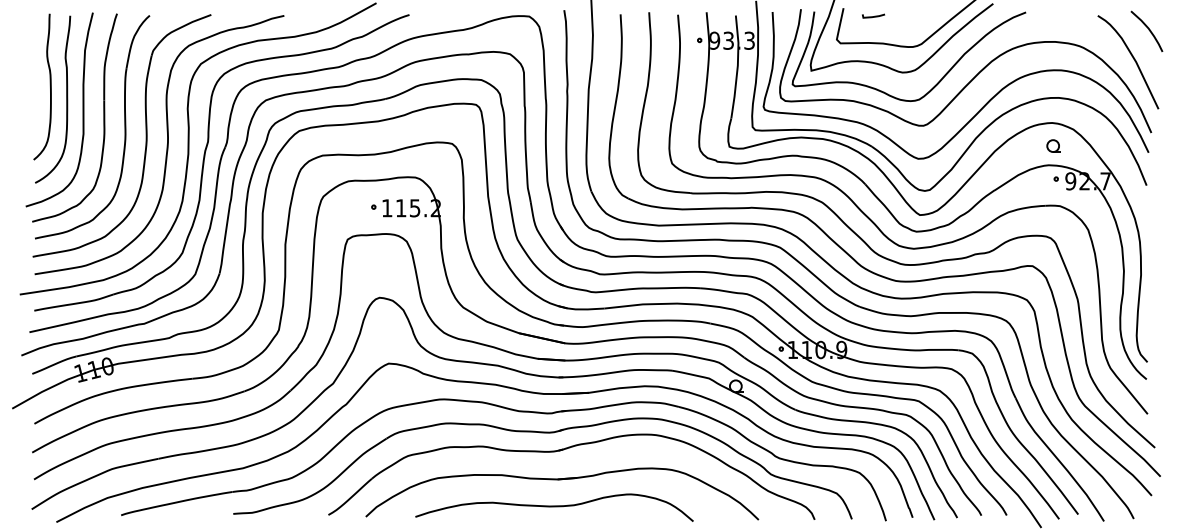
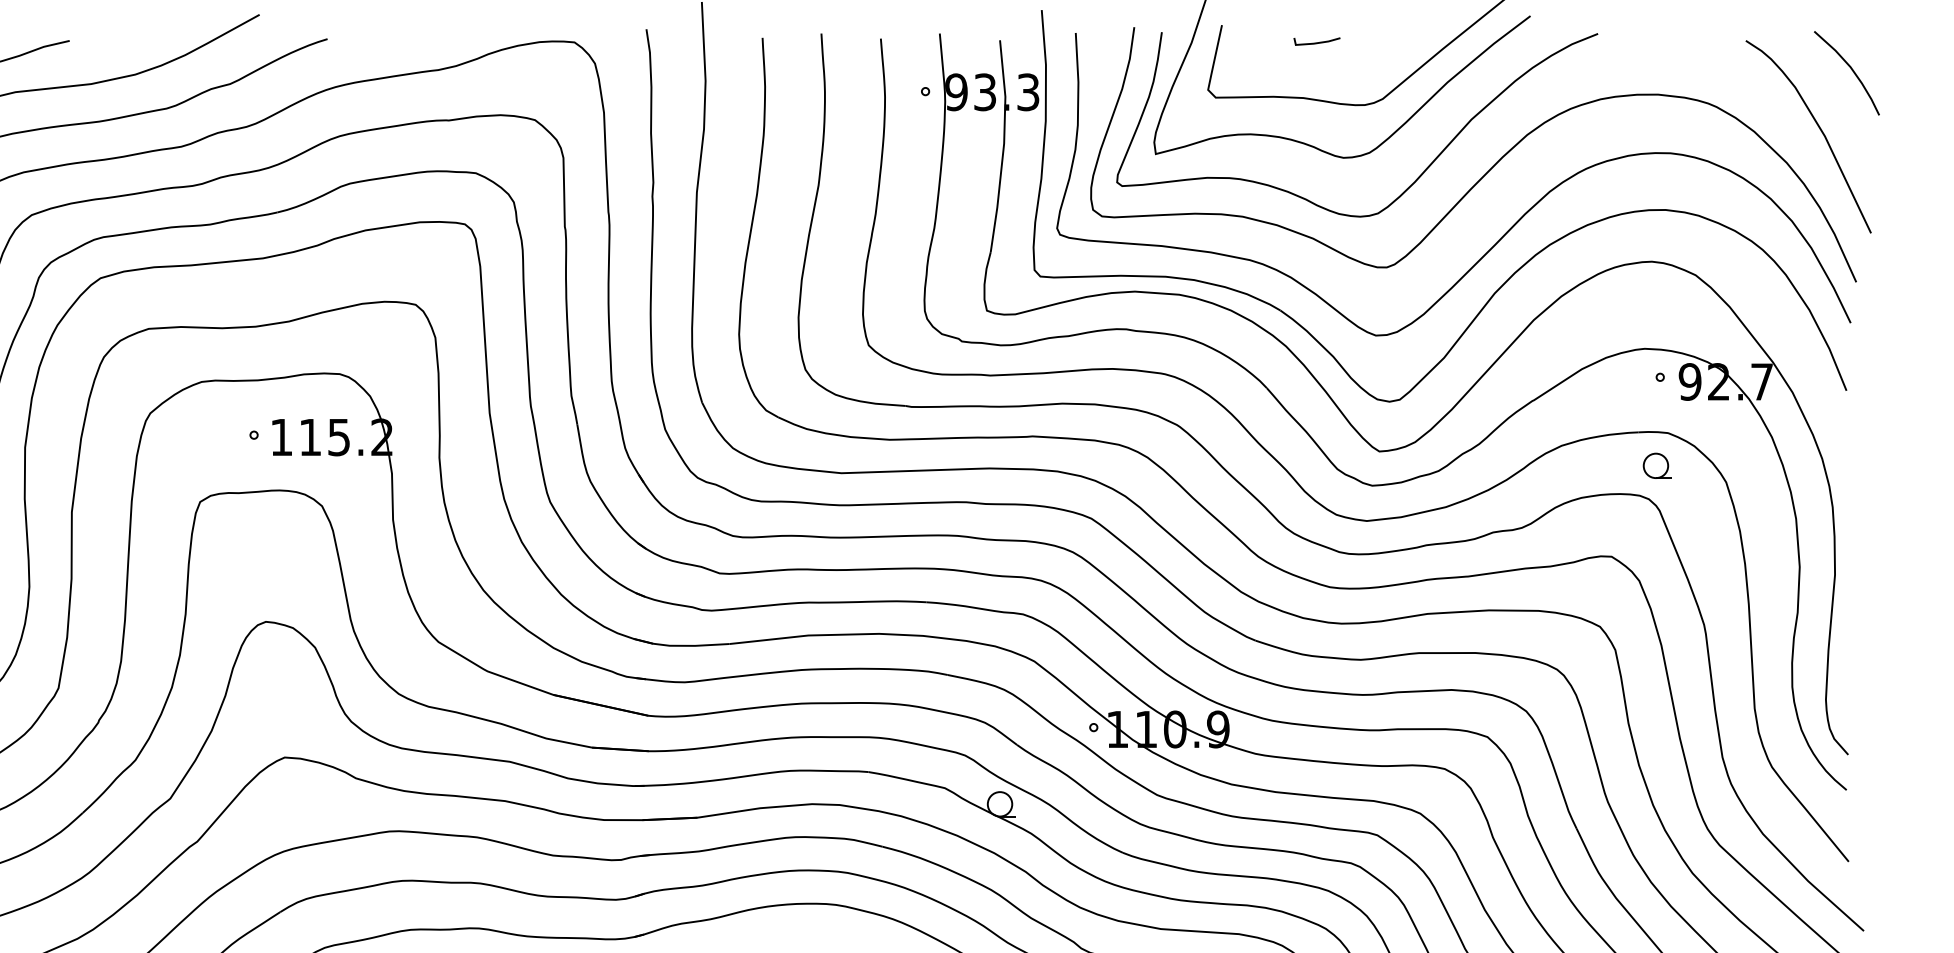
line: (874, 15) -> (1318, 40), moved
part: (1053, 145) -> (1656, 464), moved

